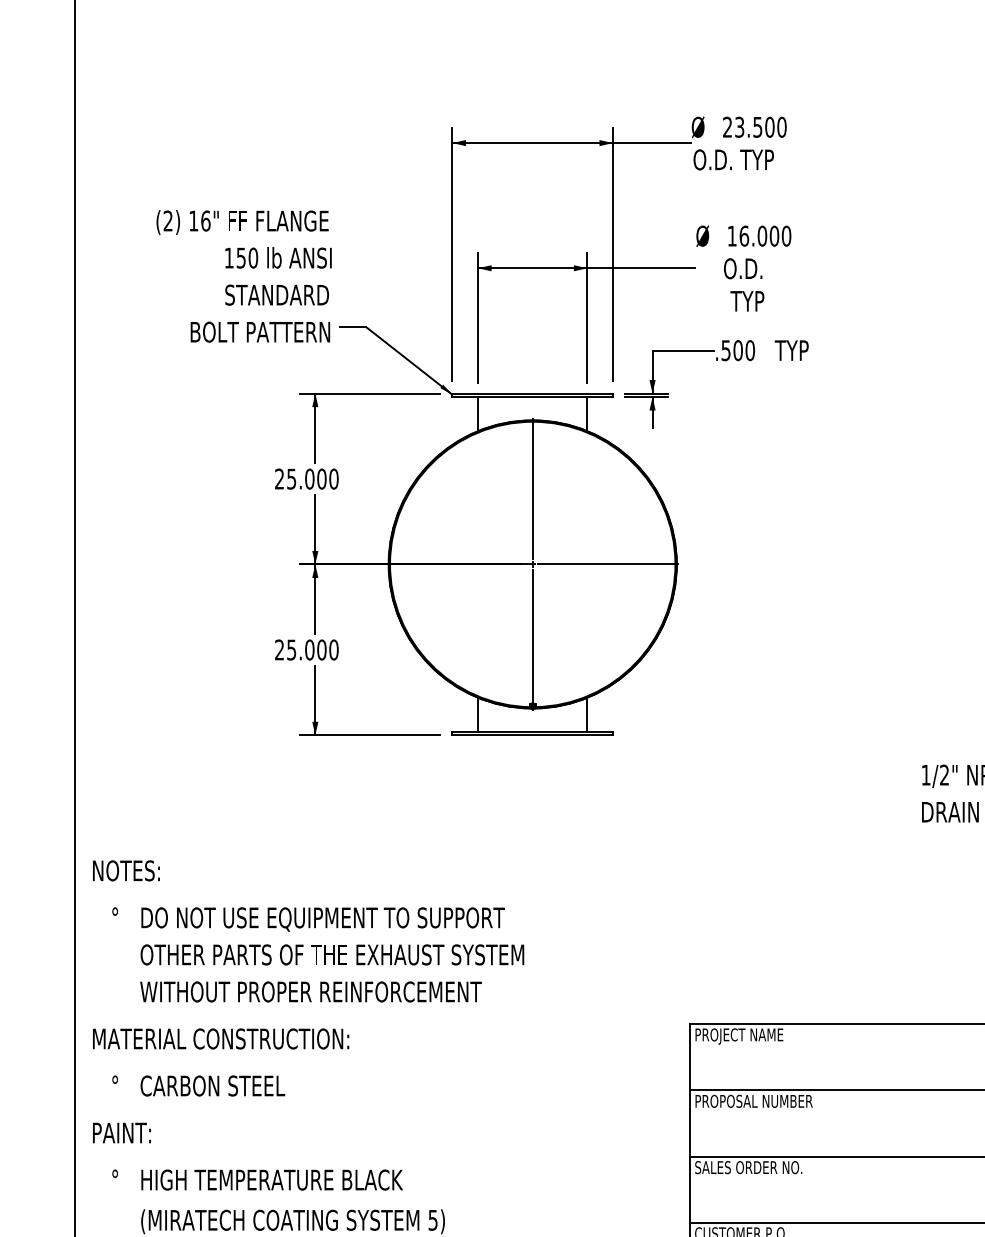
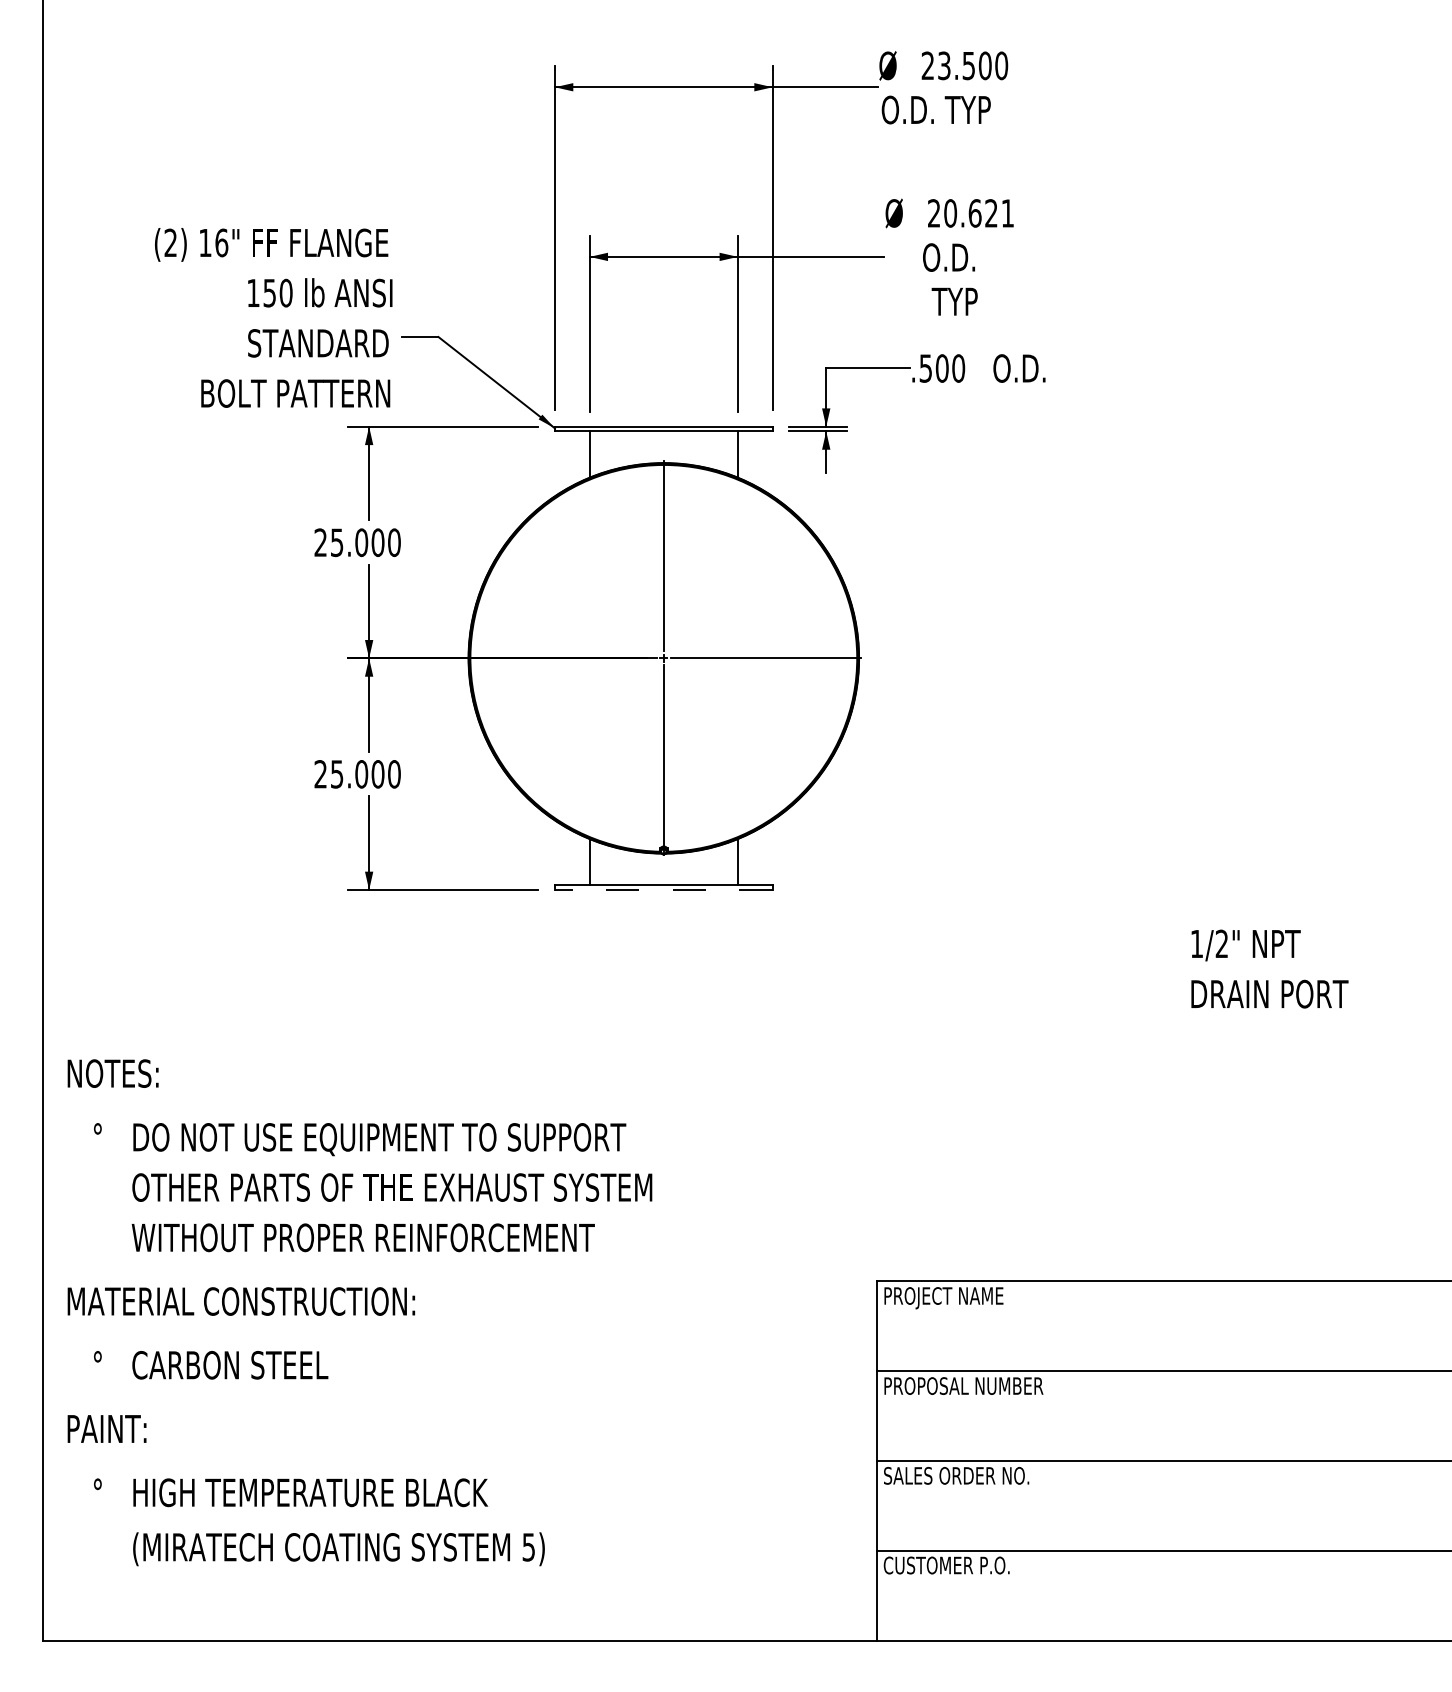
text: (759, 236) -> (971, 213), 16.000 -> 20.621
text: (244, 276) -> (273, 317), moved
text: (794, 350) -> (1018, 368), TYP -> O.D.
line: (532, 735) -> (663, 890), solid -> dashed

